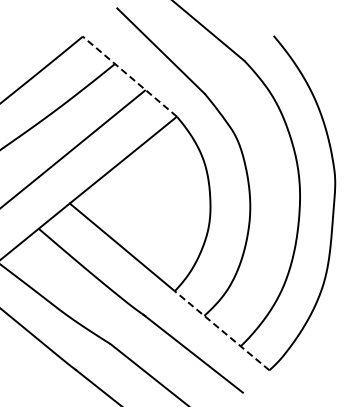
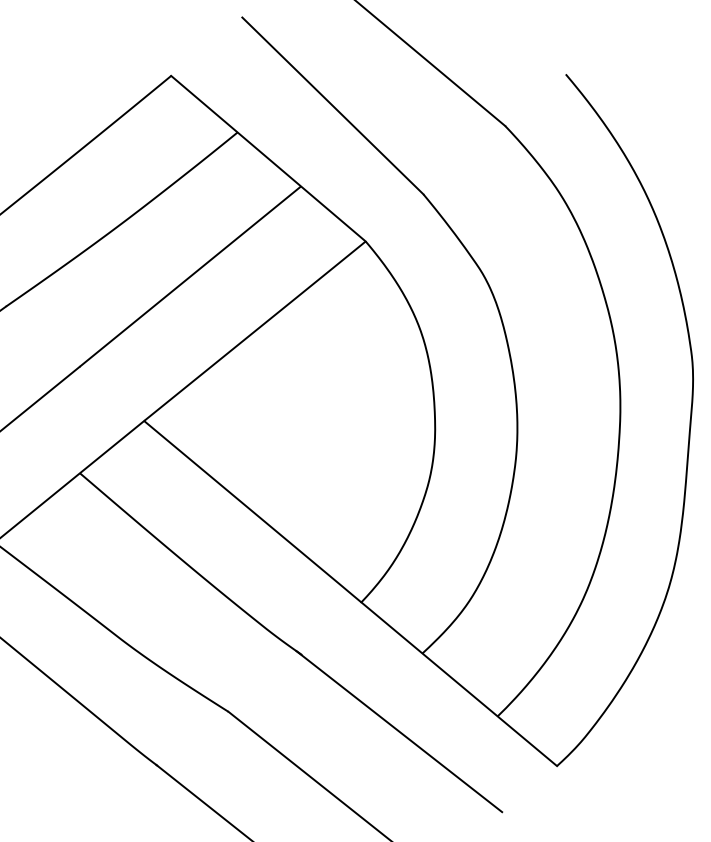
line: (129, 76) -> (267, 158), dashed -> solid
line: (222, 330) -> (459, 683), dashed -> solid

